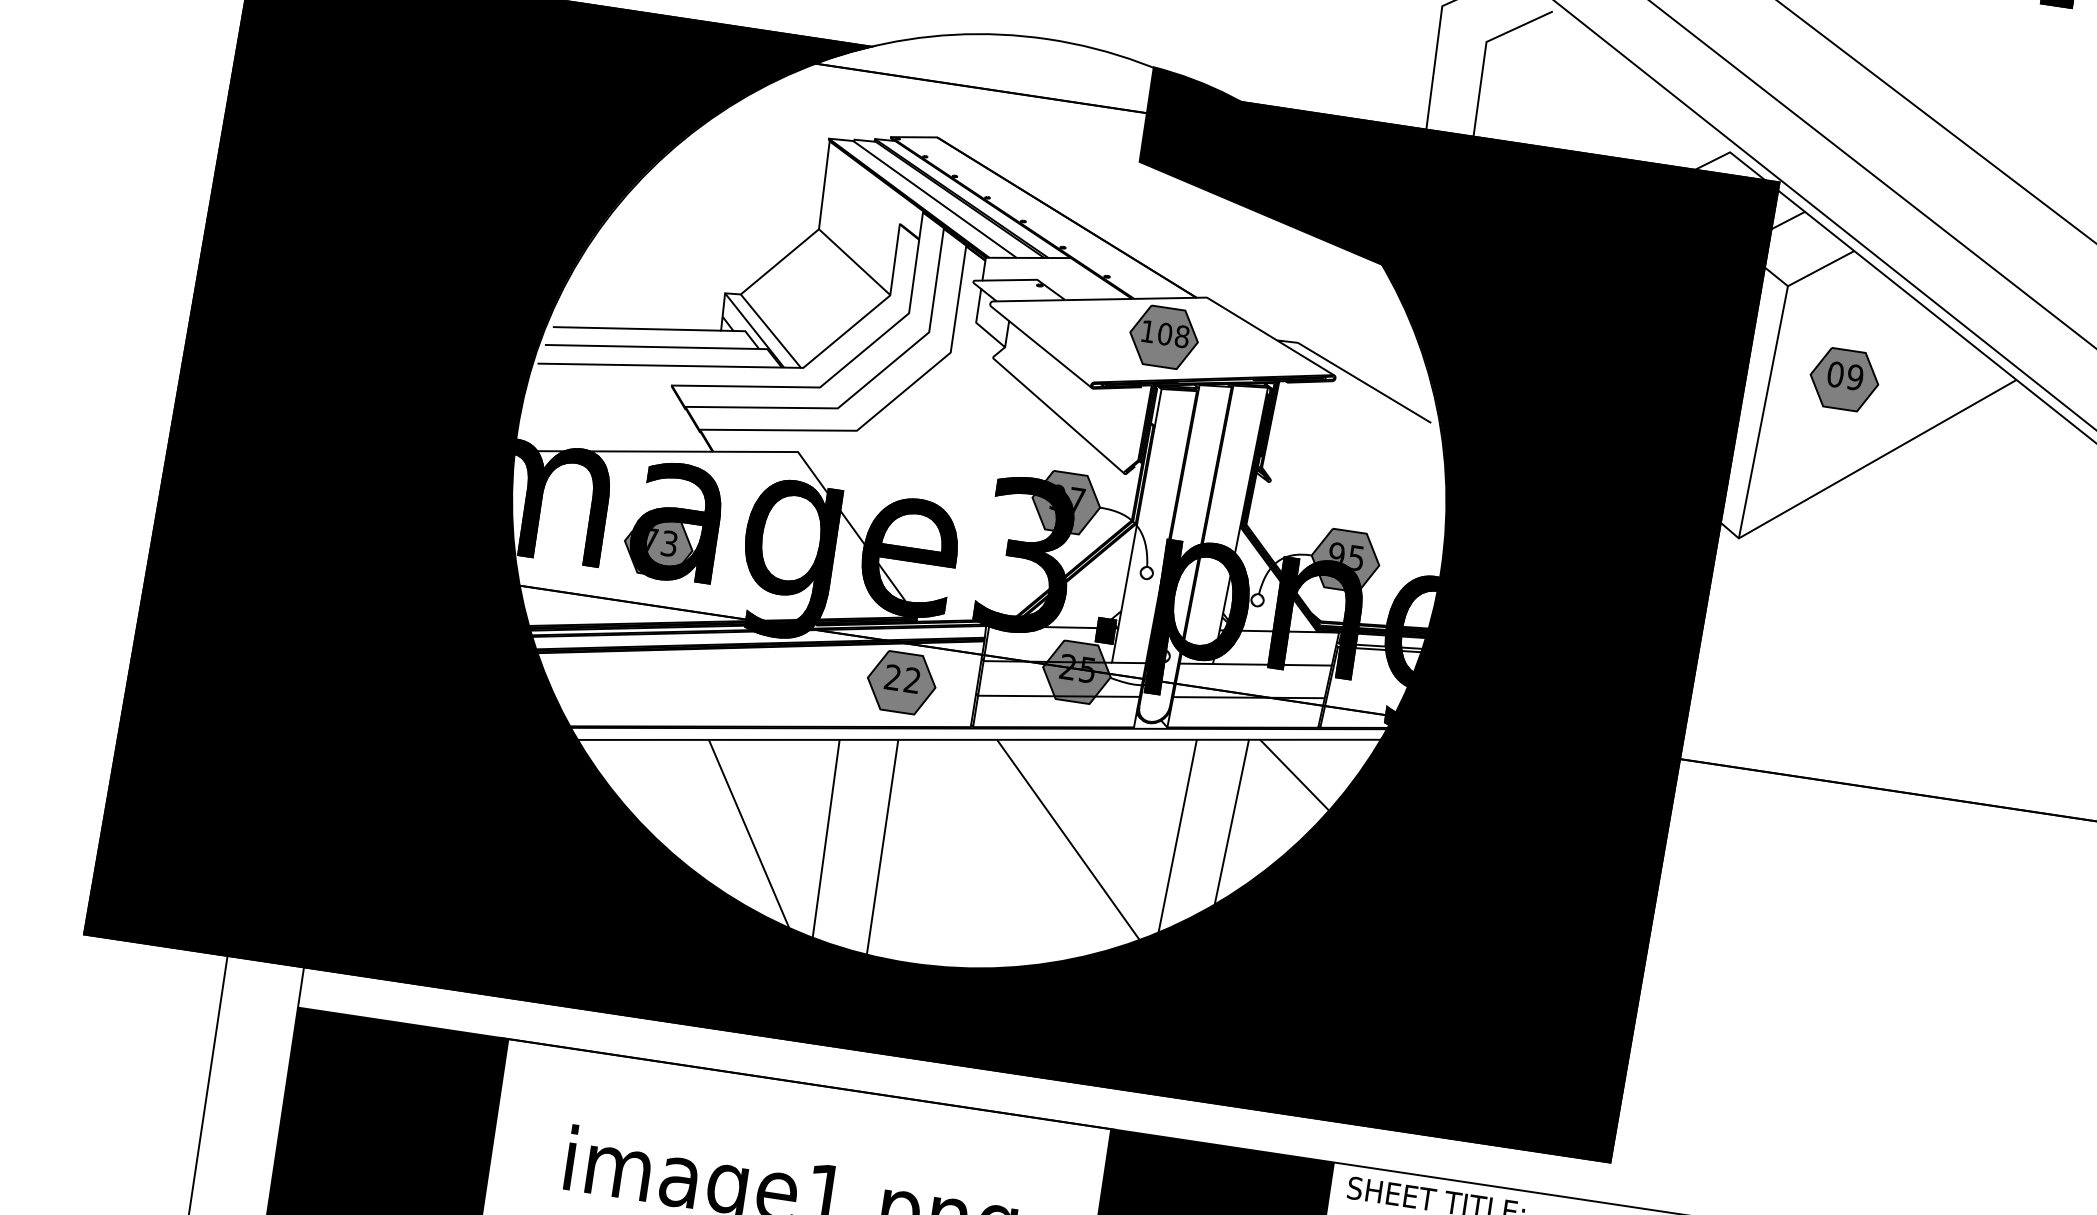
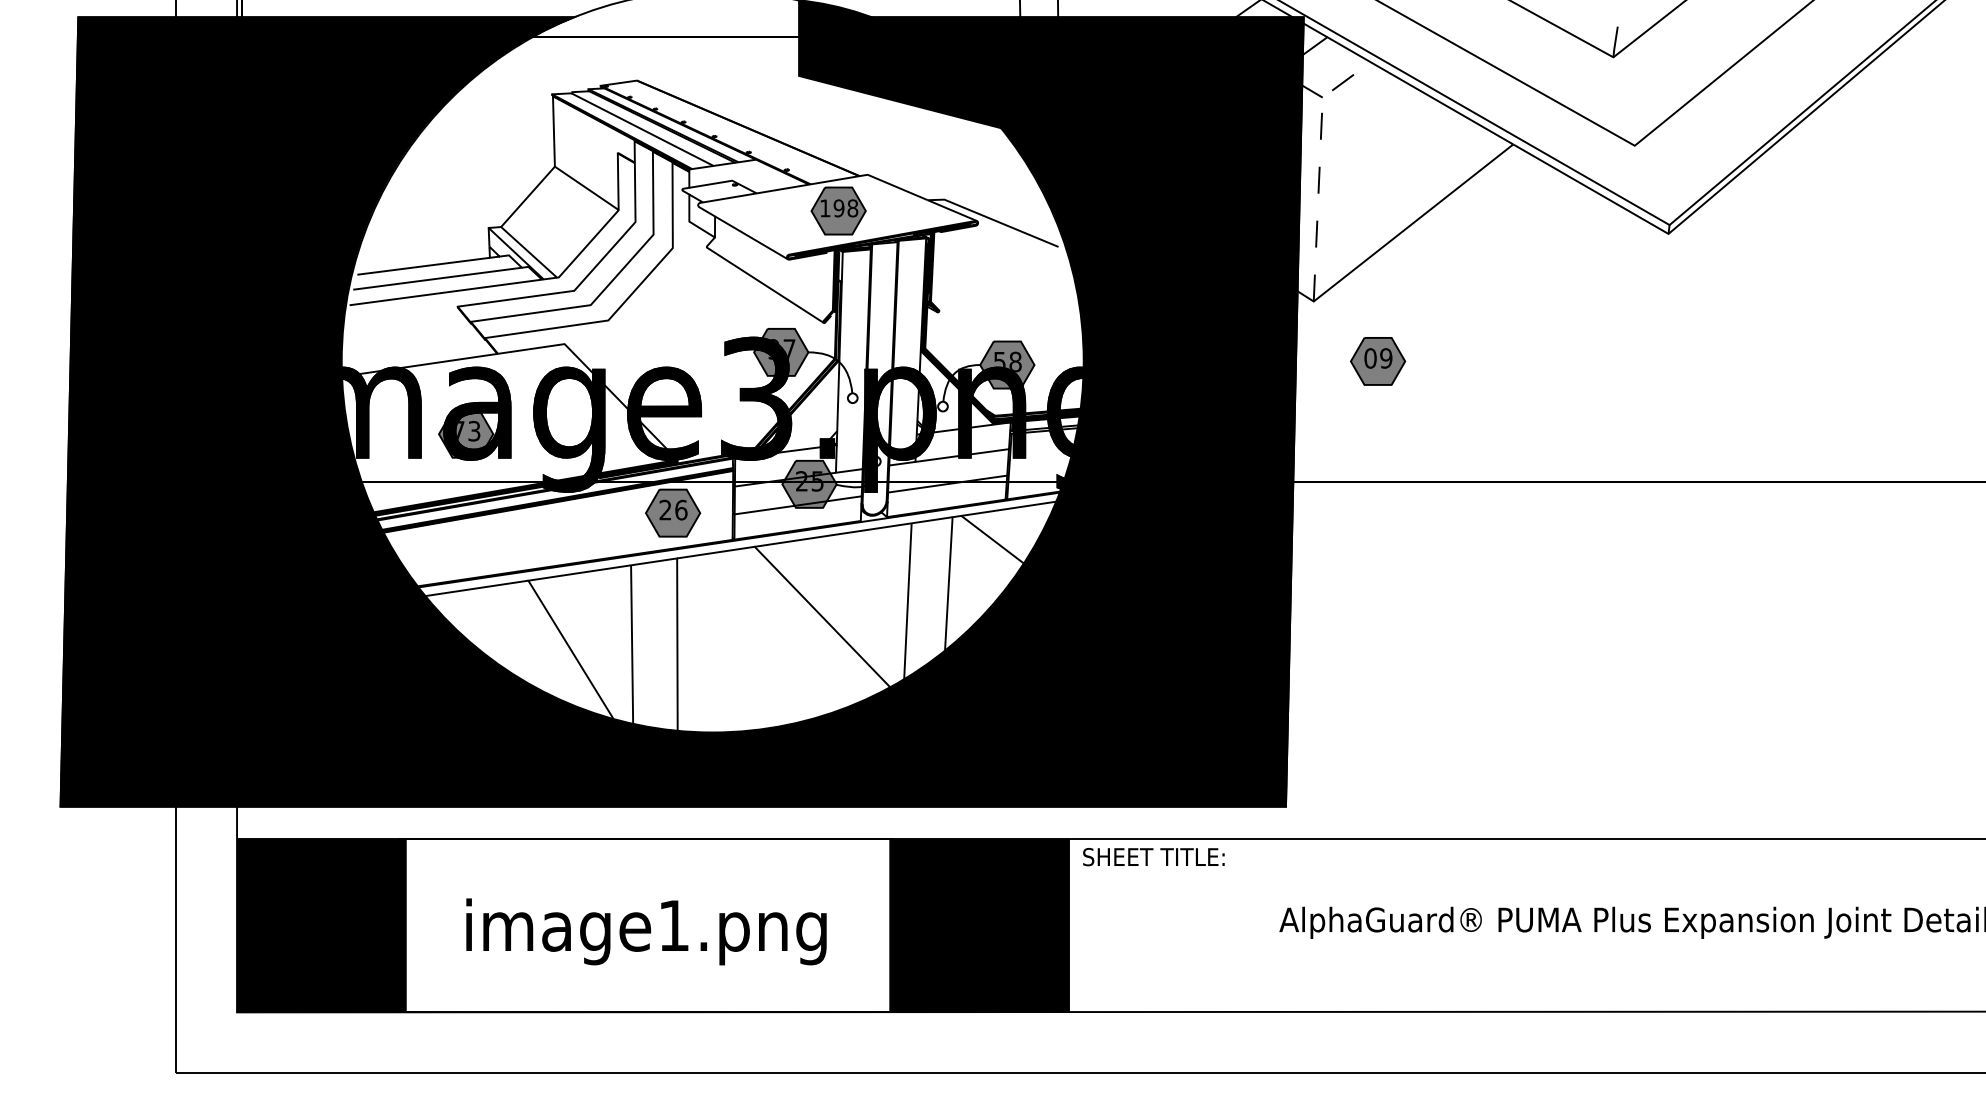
text: (1164, 334) -> (838, 208), 108 -> 198
line: (1770, 375) -> (1319, 169), solid -> dashed
part: (1844, 379) -> (1378, 361), moved
text: (1346, 556) -> (1007, 361), 95 -> 58
text: (912, 679) -> (681, 509), 22 -> 26

